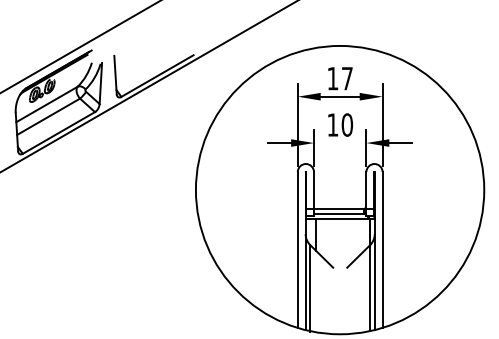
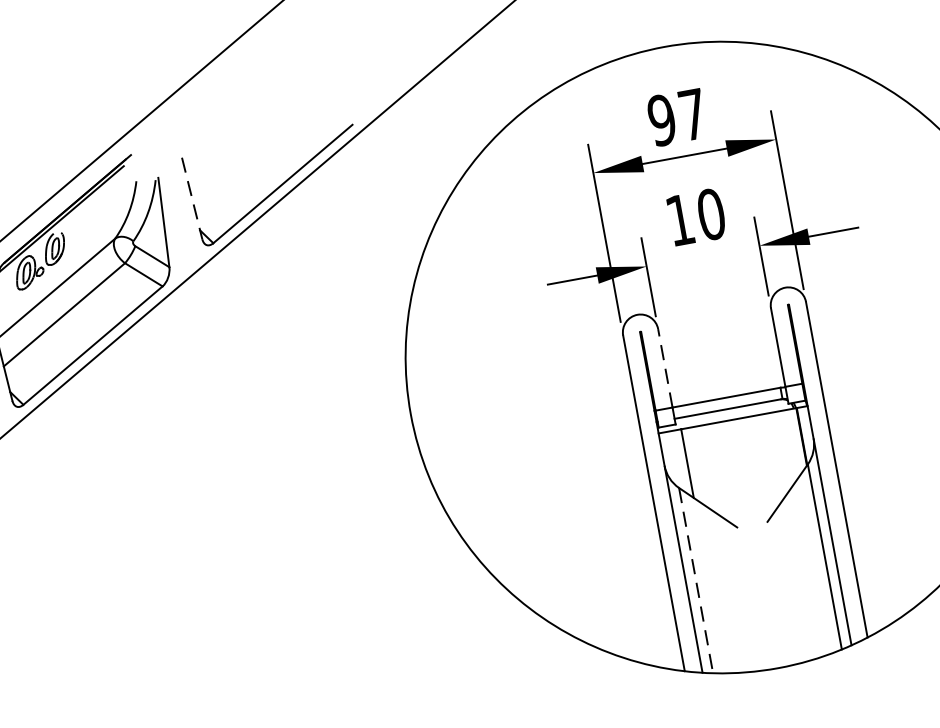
line: (115, 75) -> (192, 199), solid -> dashed
text: (332, 78) -> (660, 120), 17 -> 97
line: (314, 189) -> (666, 366), solid -> dashed
line: (310, 288) -> (696, 581), solid -> dashed

